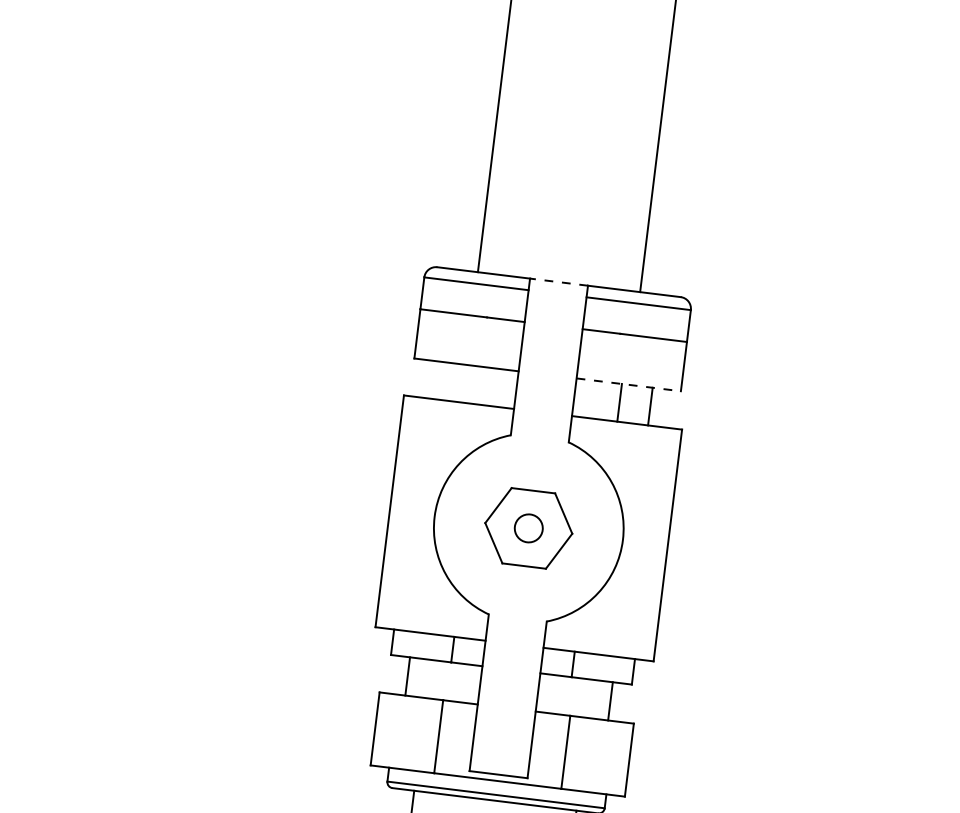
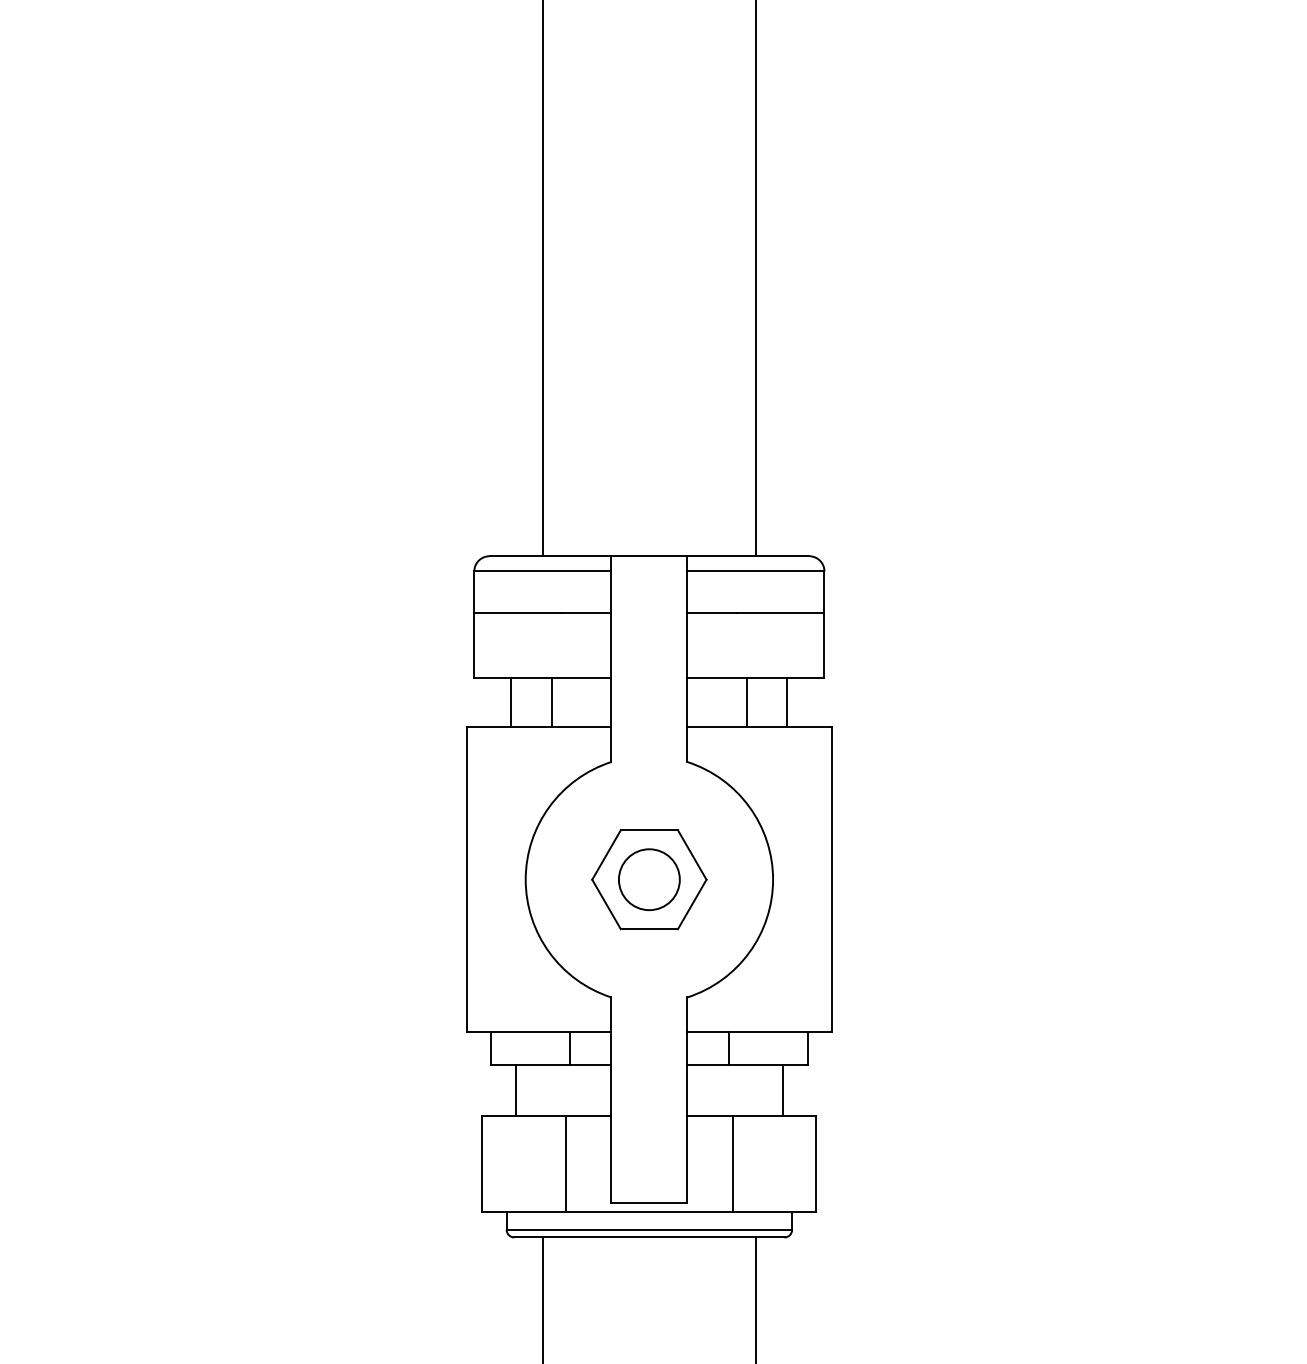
line: (558, 282) -> (648, 556), dashed -> solid
line: (440, 380) -> (511, 702), added
line: (470, 384) -> (551, 702), added
line: (628, 385) -> (755, 678), dashed -> solid
circle: (528, 528) -> (648, 879), size x1.67

